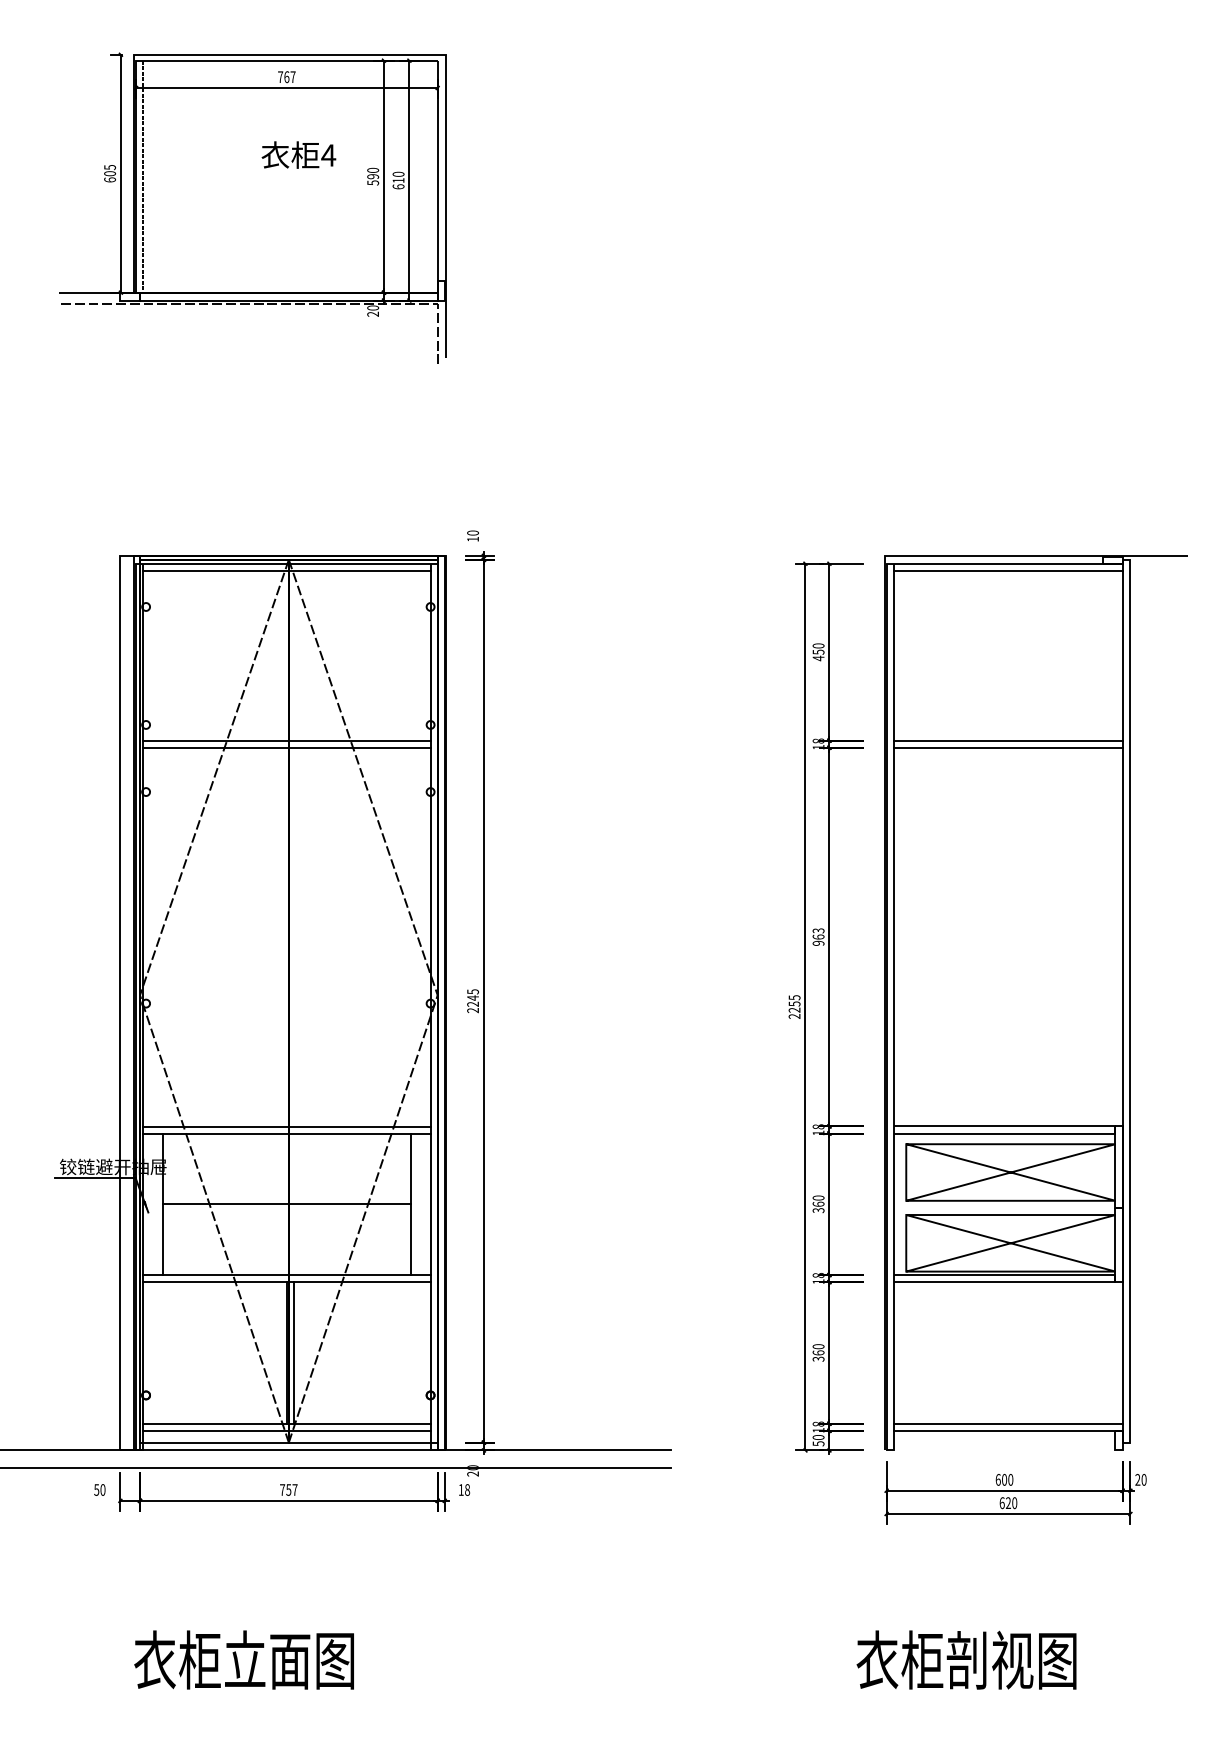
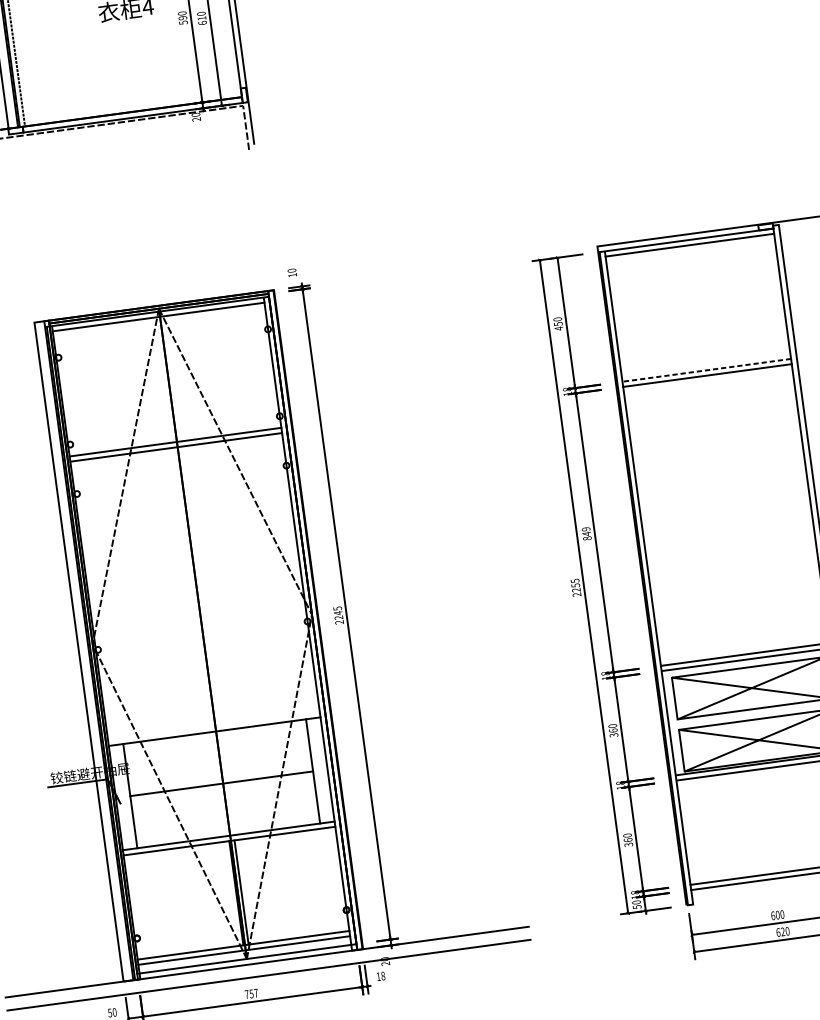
line: (1007, 740) -> (706, 370), solid -> dashed
text: (818, 936) -> (586, 533), 963 -> 849
line: (286, 1126) -> (213, 726), removed

